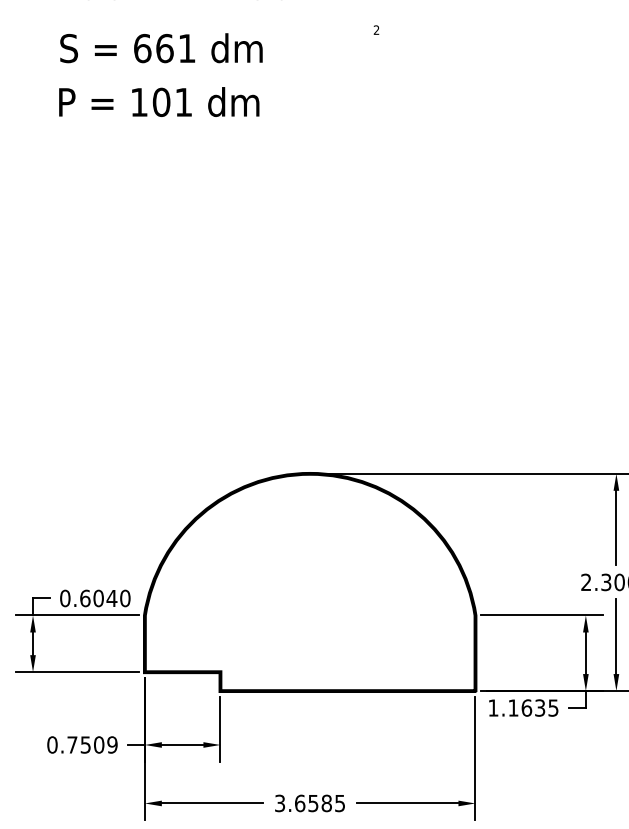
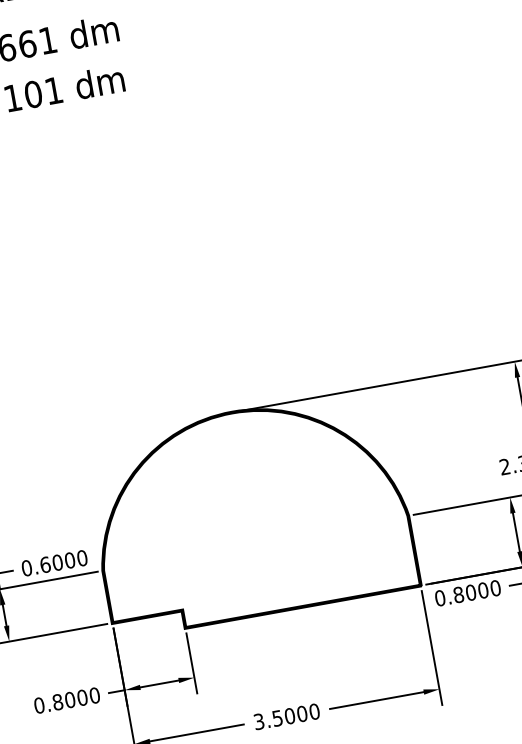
text: (111, 598) -> (69, 560), 0.6040 -> 0.6000
text: (523, 707) -> (467, 592), 1.1635 -> 0.8000
text: (92, 744) -> (76, 698), 0.7509 -> 0.8000
text: (320, 803) -> (296, 715), 3.6585 -> 3.5000

